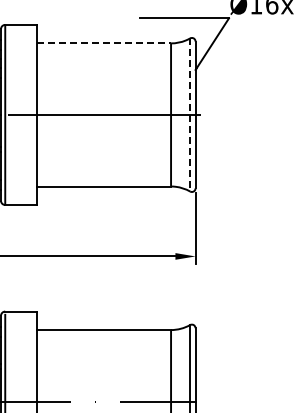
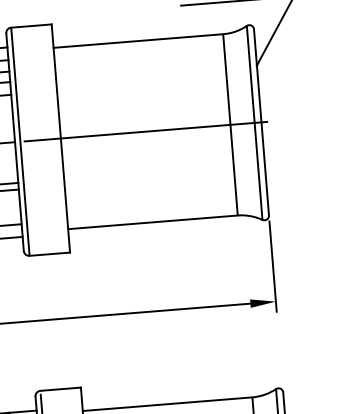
line: (104, 43) -> (138, 41), dashed -> solid
line: (190, 114) -> (255, 122), dashed -> solid

